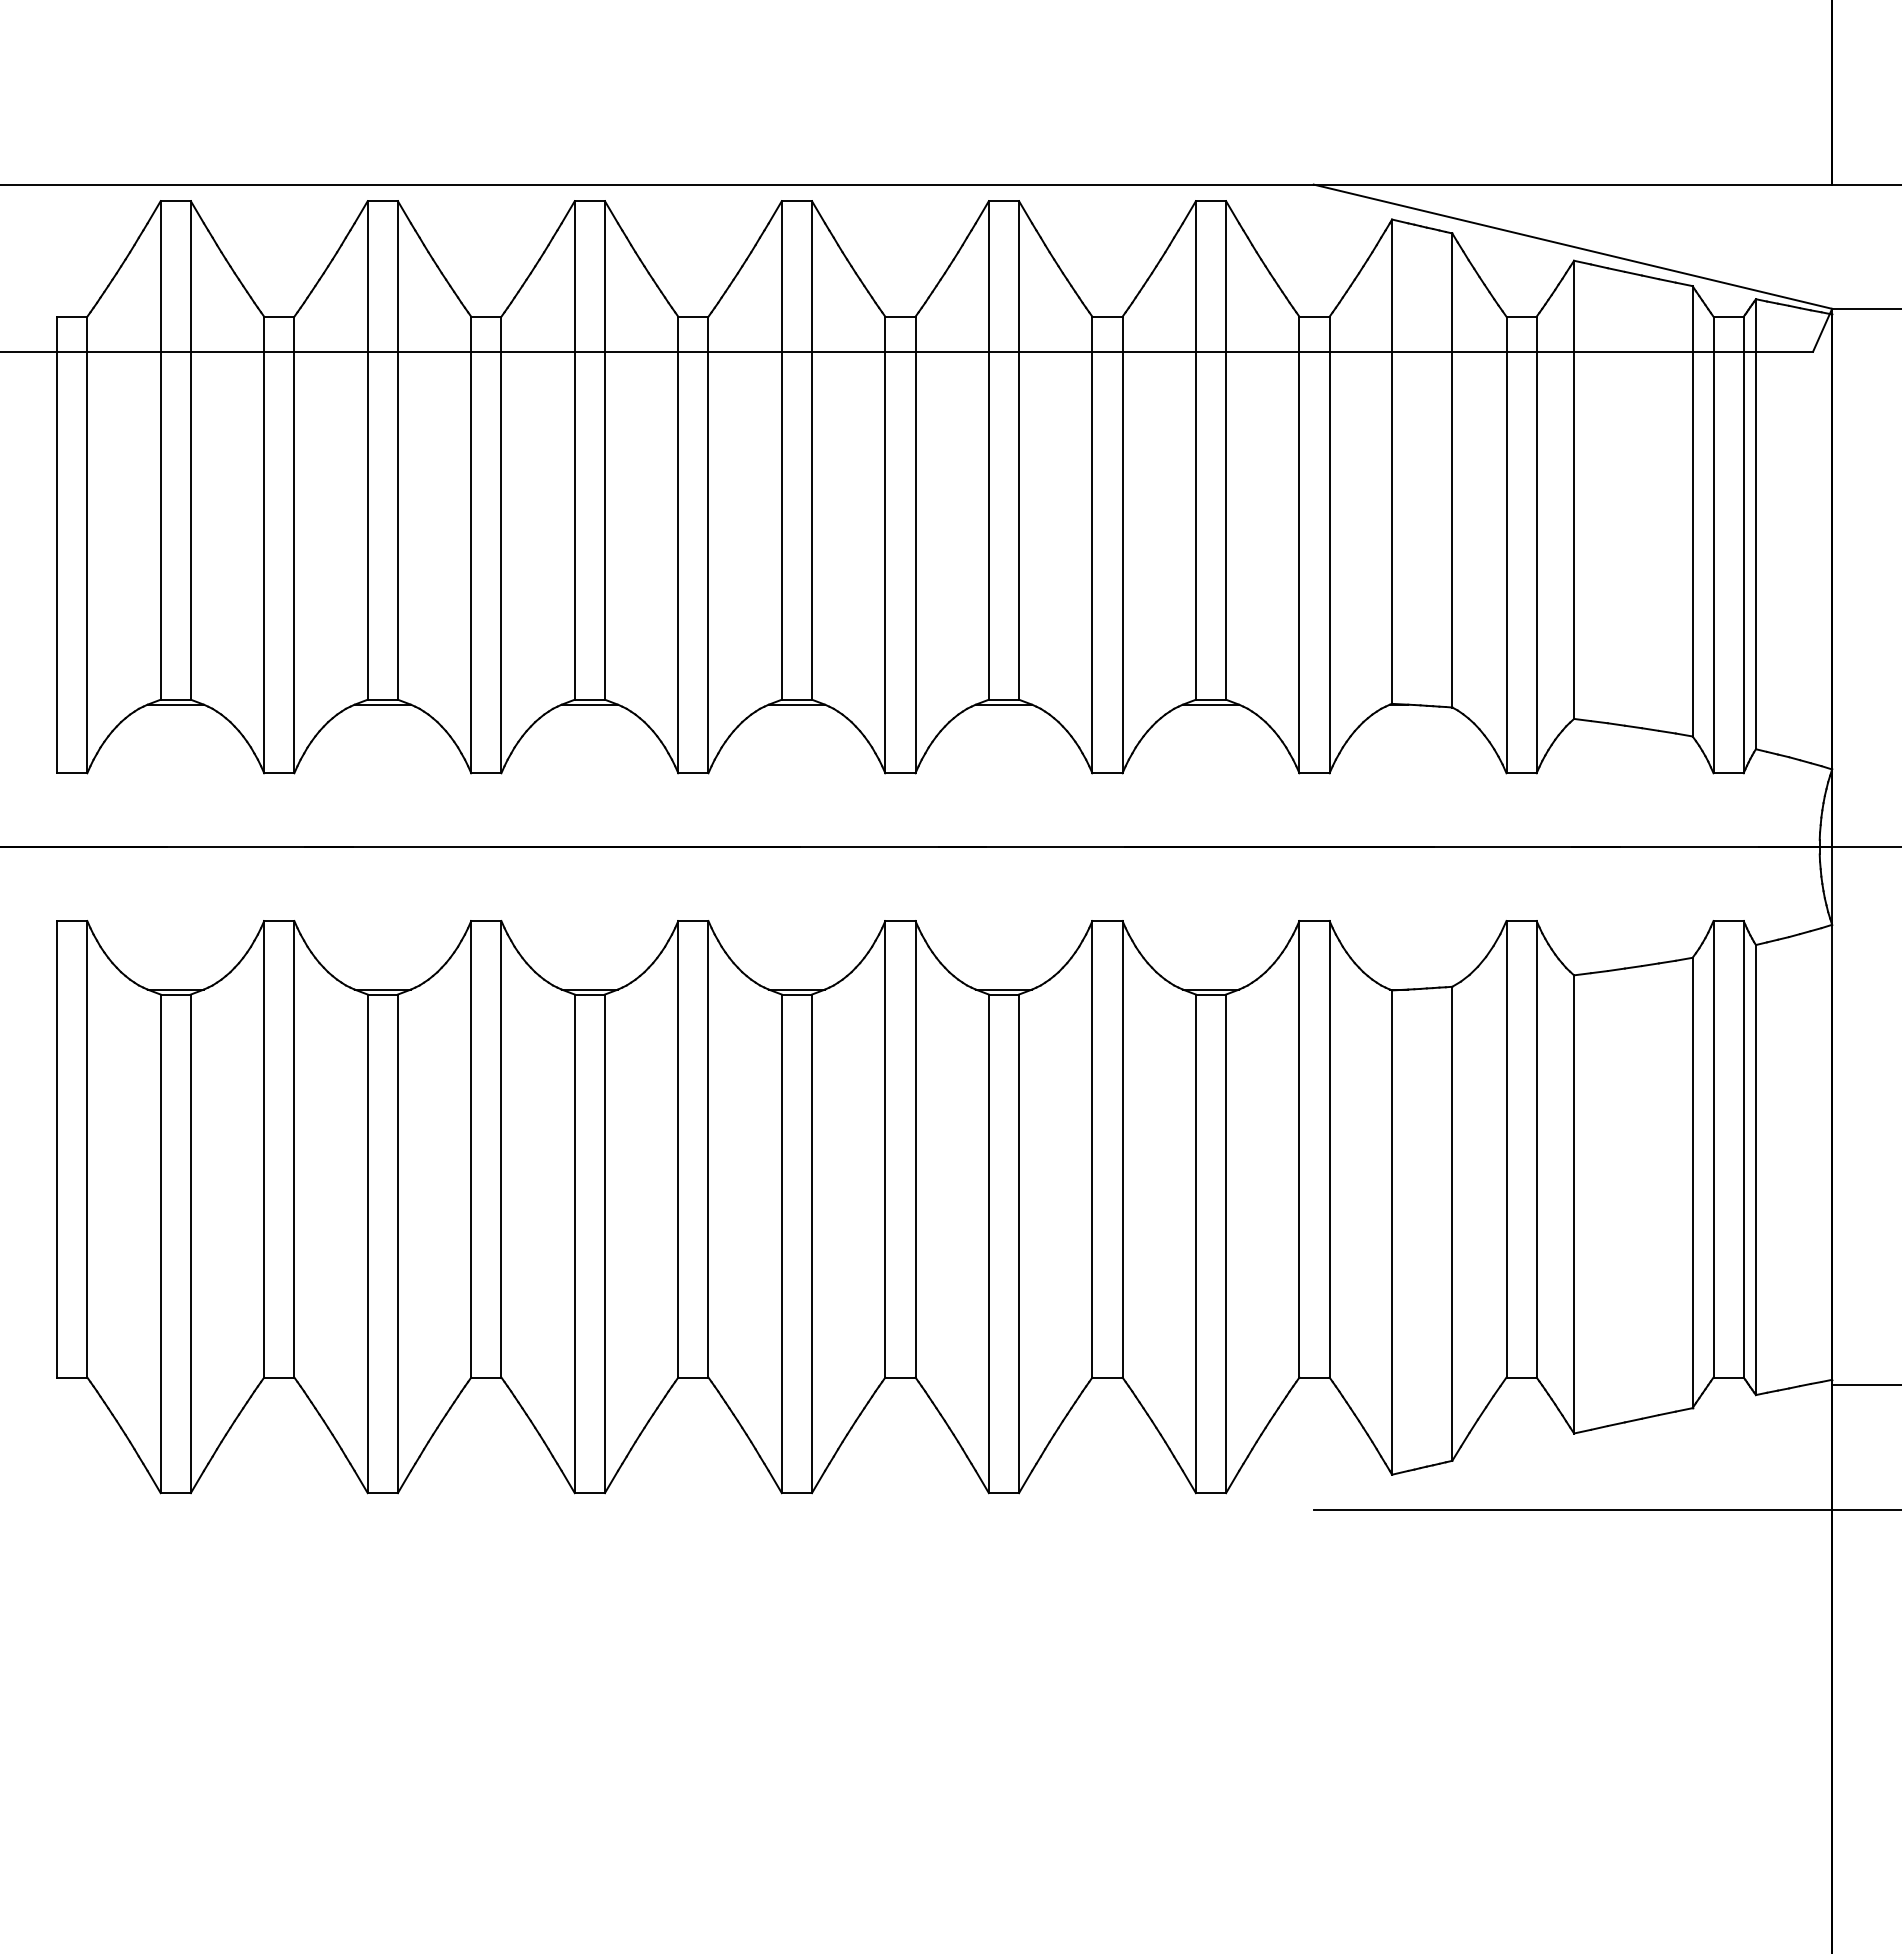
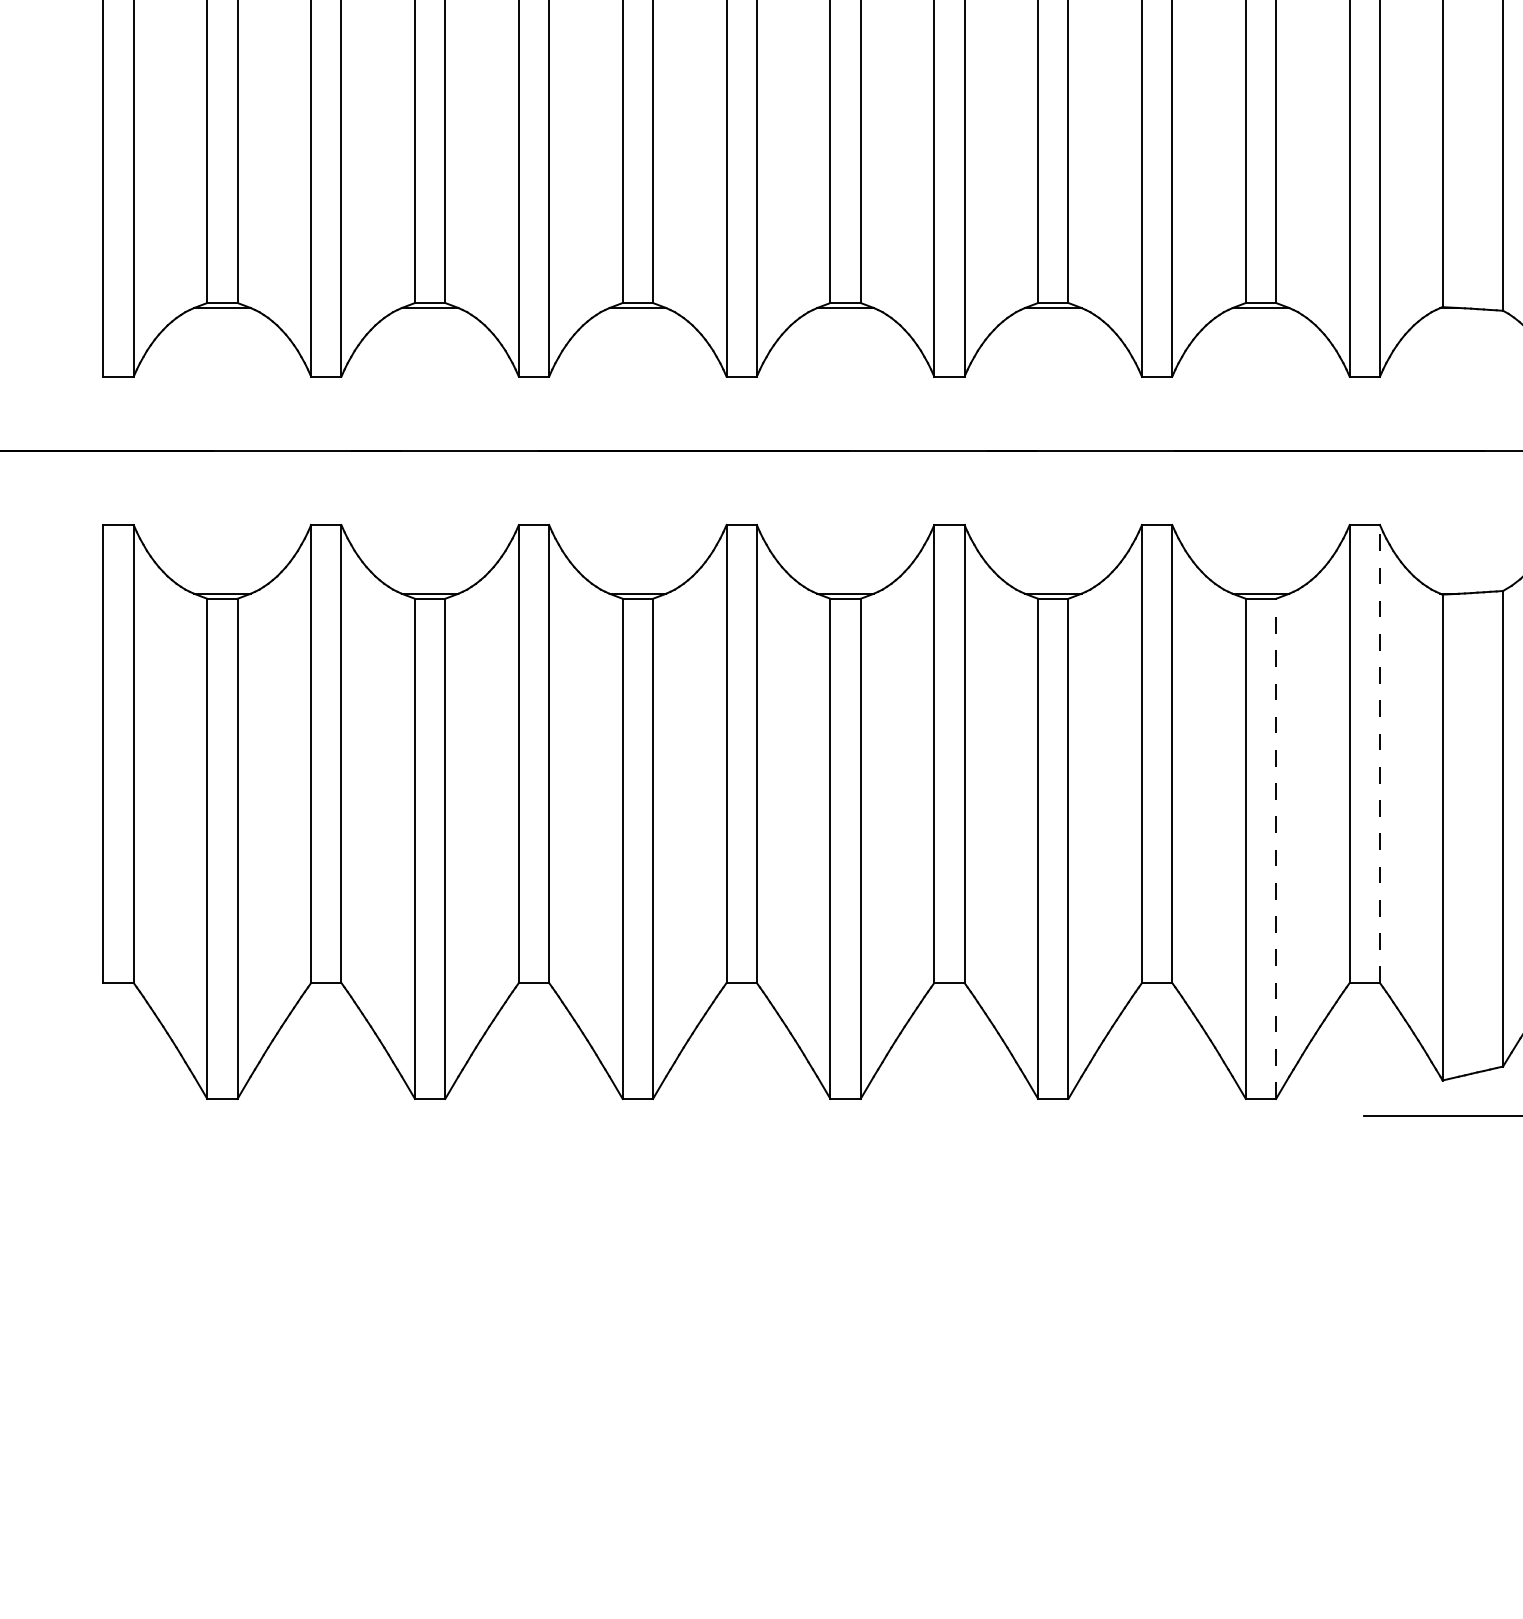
line: (1329, 1148) -> (1379, 753), solid -> dashed
line: (1226, 1243) -> (1276, 848), solid -> dashed

